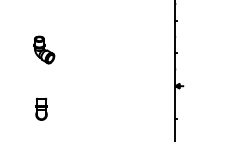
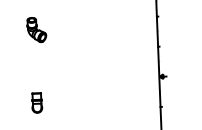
part: (44, 49) -> (36, 29), moved

